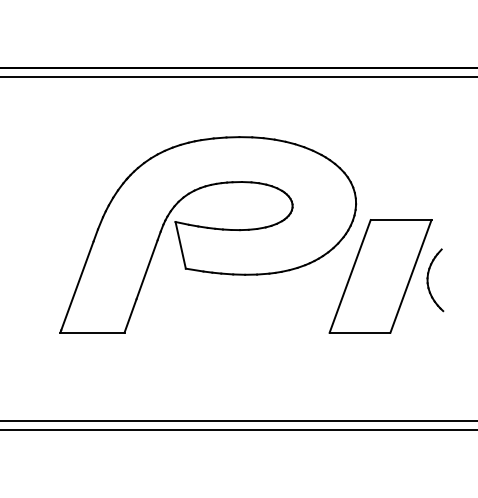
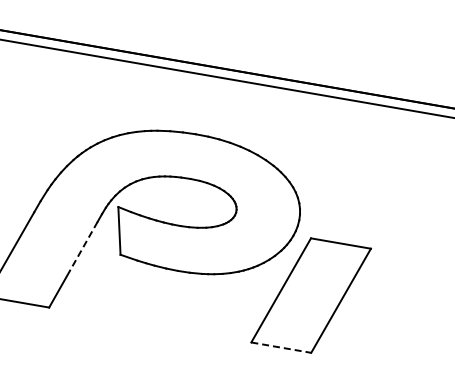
line: (146, 270) -> (81, 249), solid -> dashed
part: (428, 280) -> (357, 307), removed
line: (360, 332) -> (281, 347), solid -> dashed

